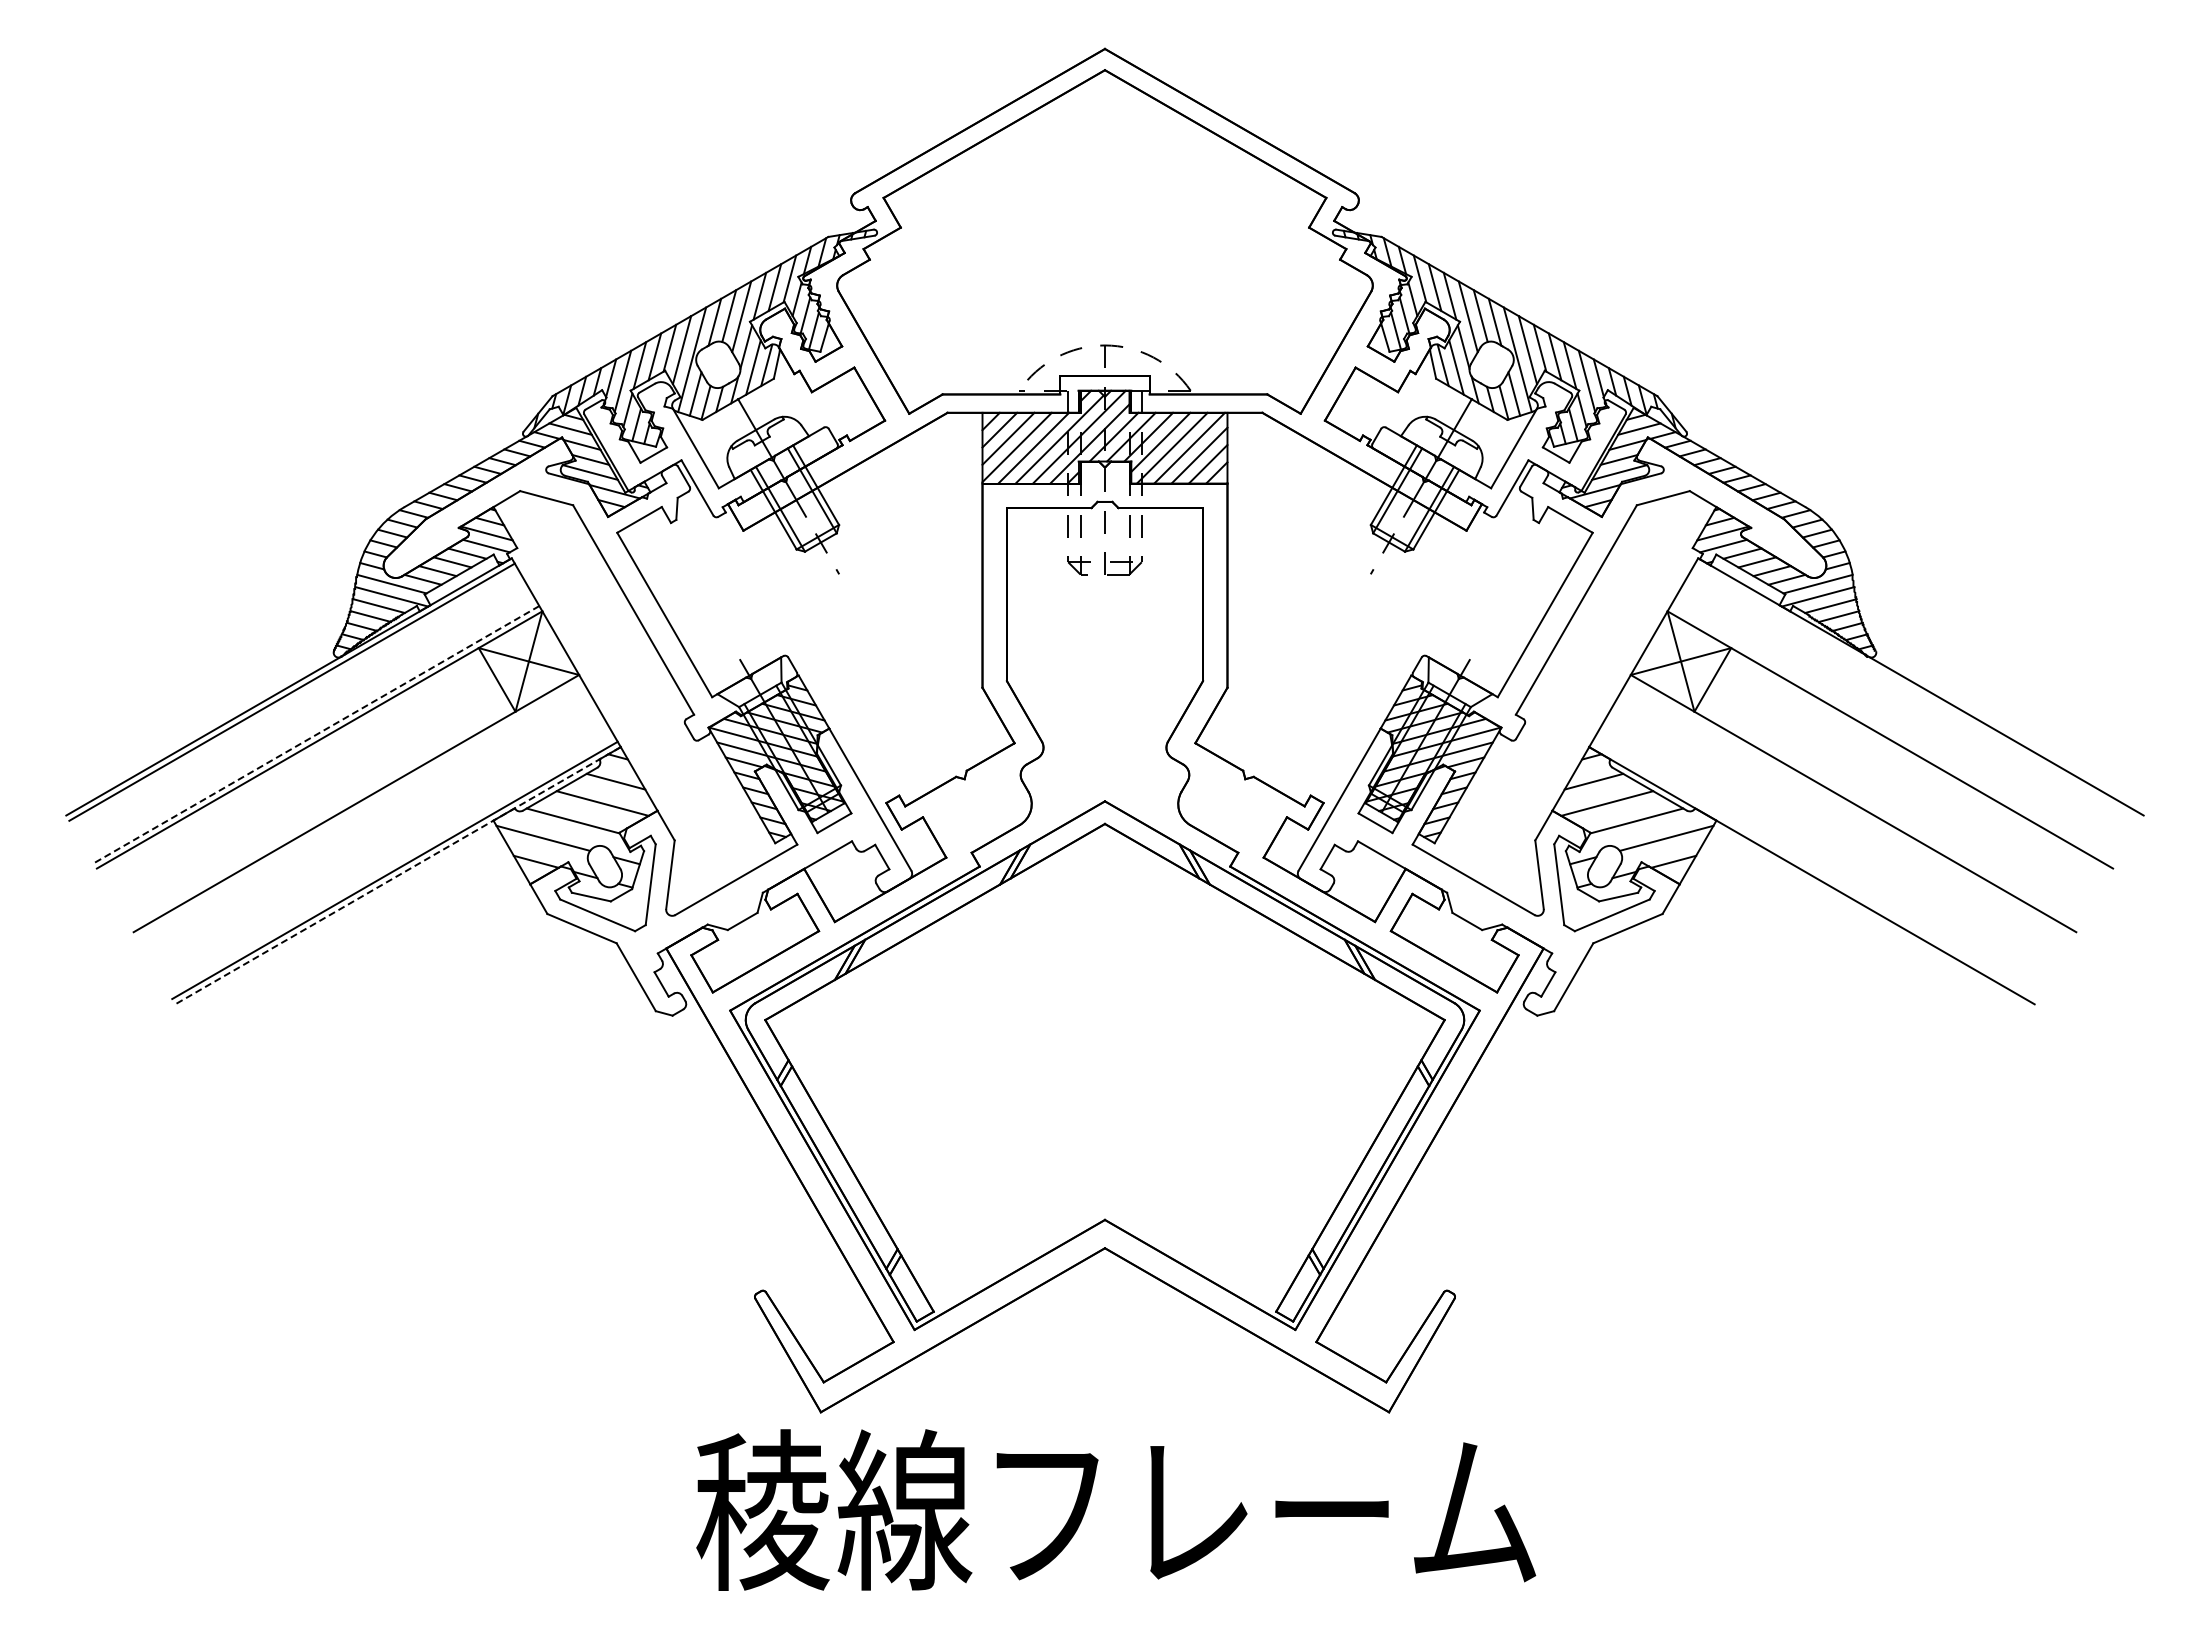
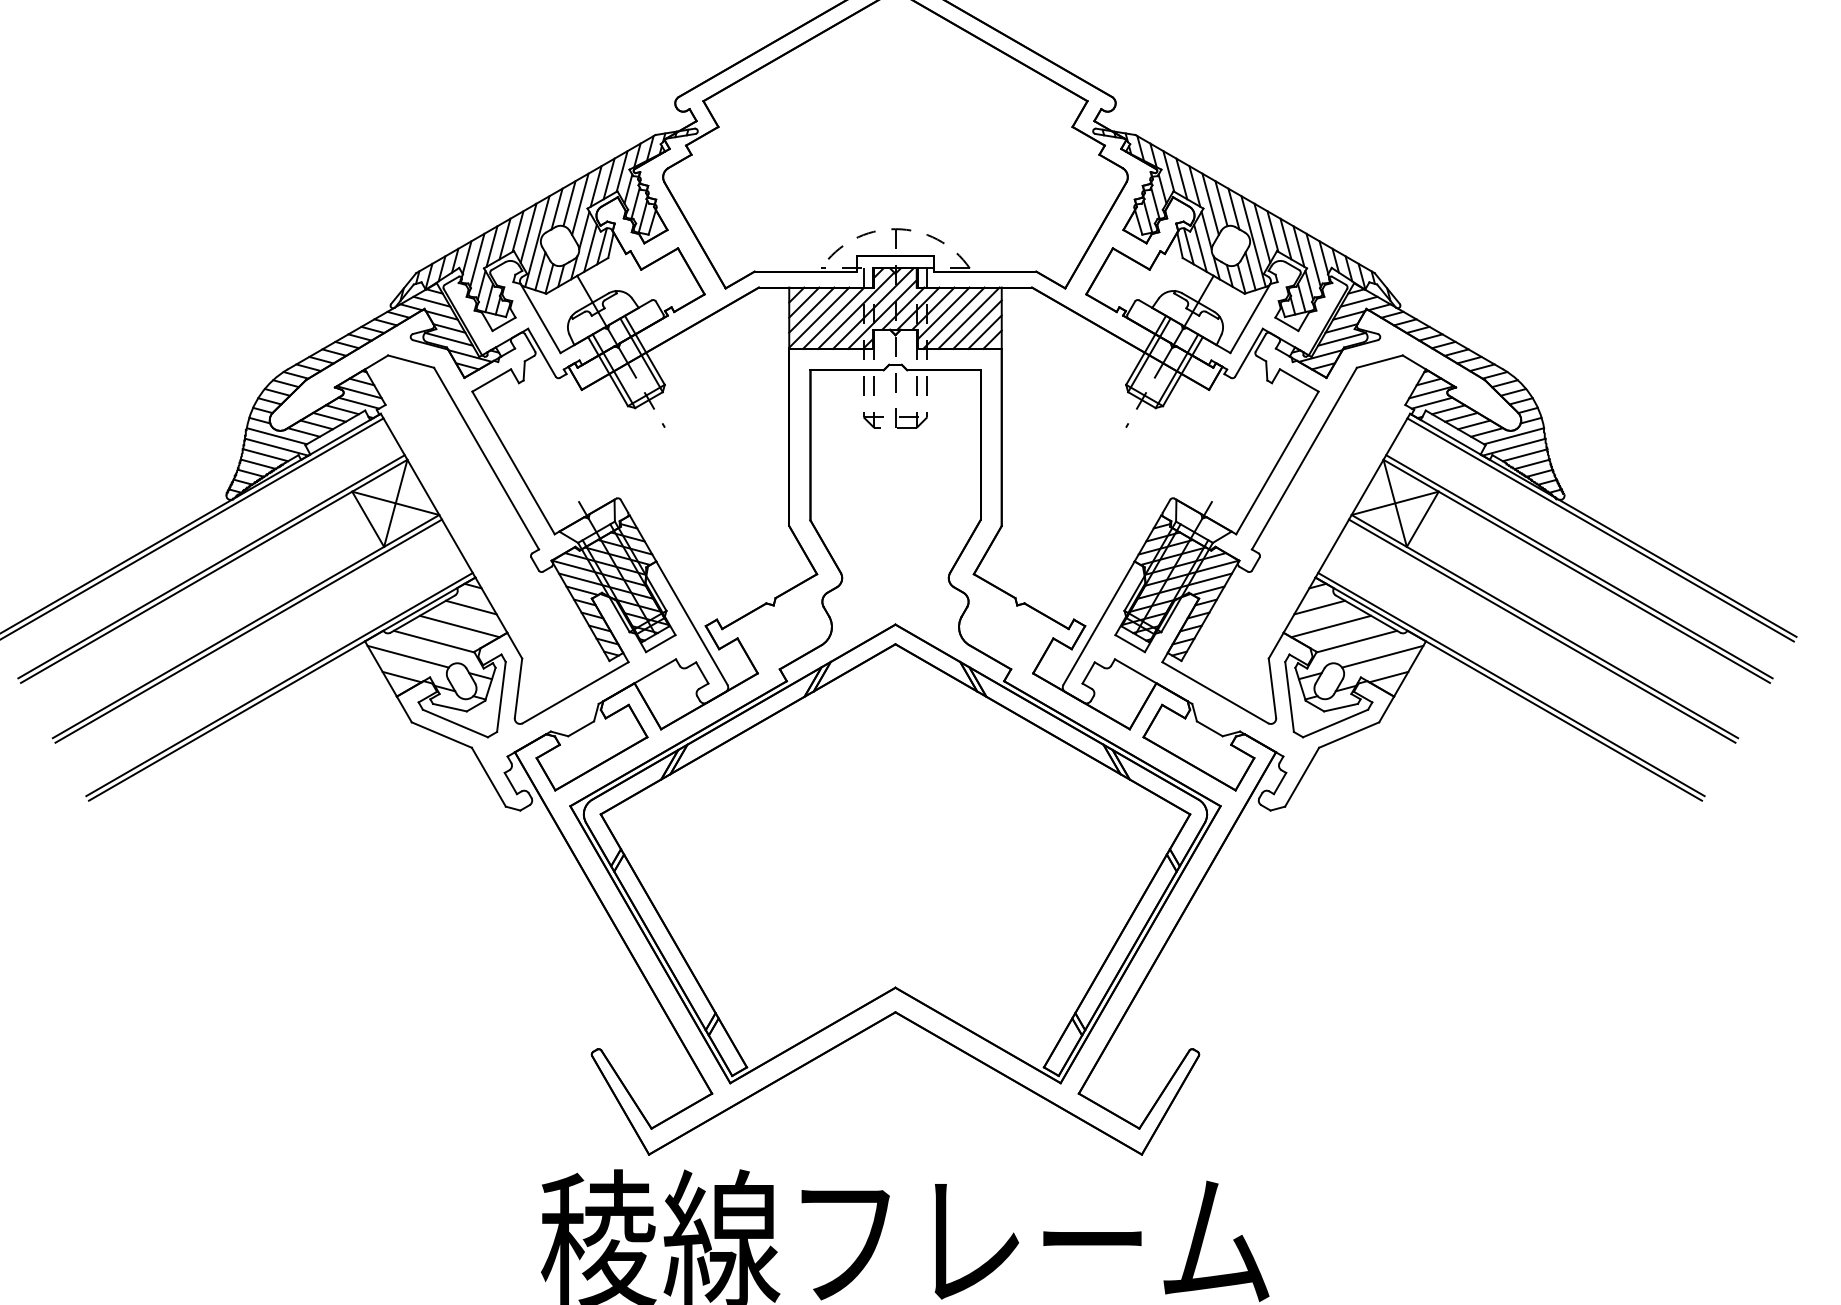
line: (1917, 691) -> (1600, 529), added
line: (316, 734) -> (211, 566), dashed -> solid
line: (1893, 734) -> (1579, 566), added
line: (359, 808) -> (248, 630), added
line: (1850, 808) -> (1542, 630), added
line: (1814, 870) -> (1510, 684), added
line: (397, 875) -> (281, 688), dashed -> solid

